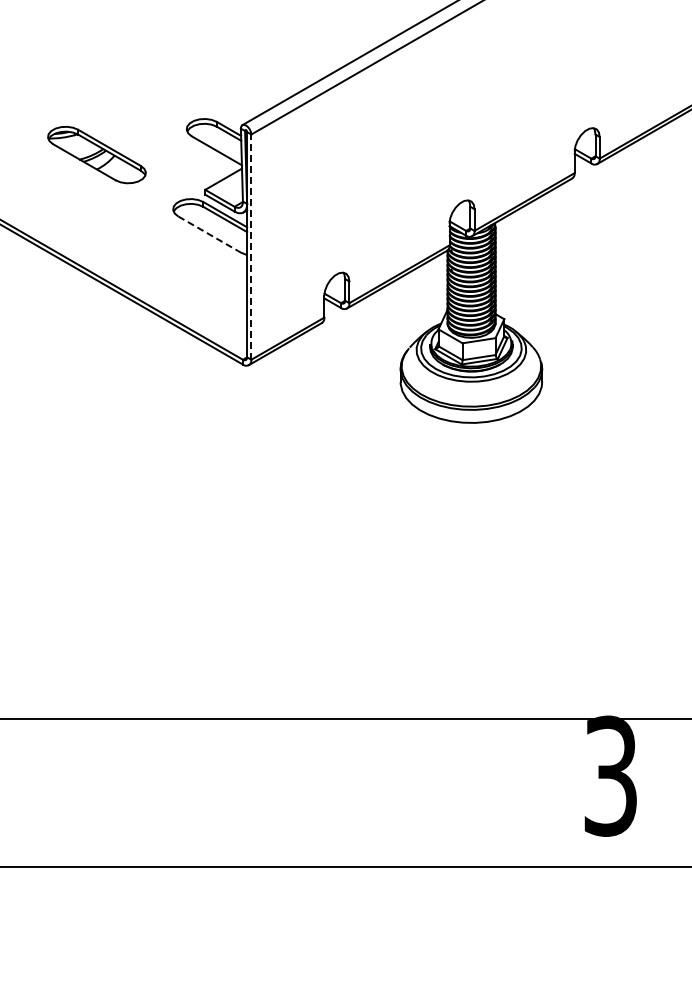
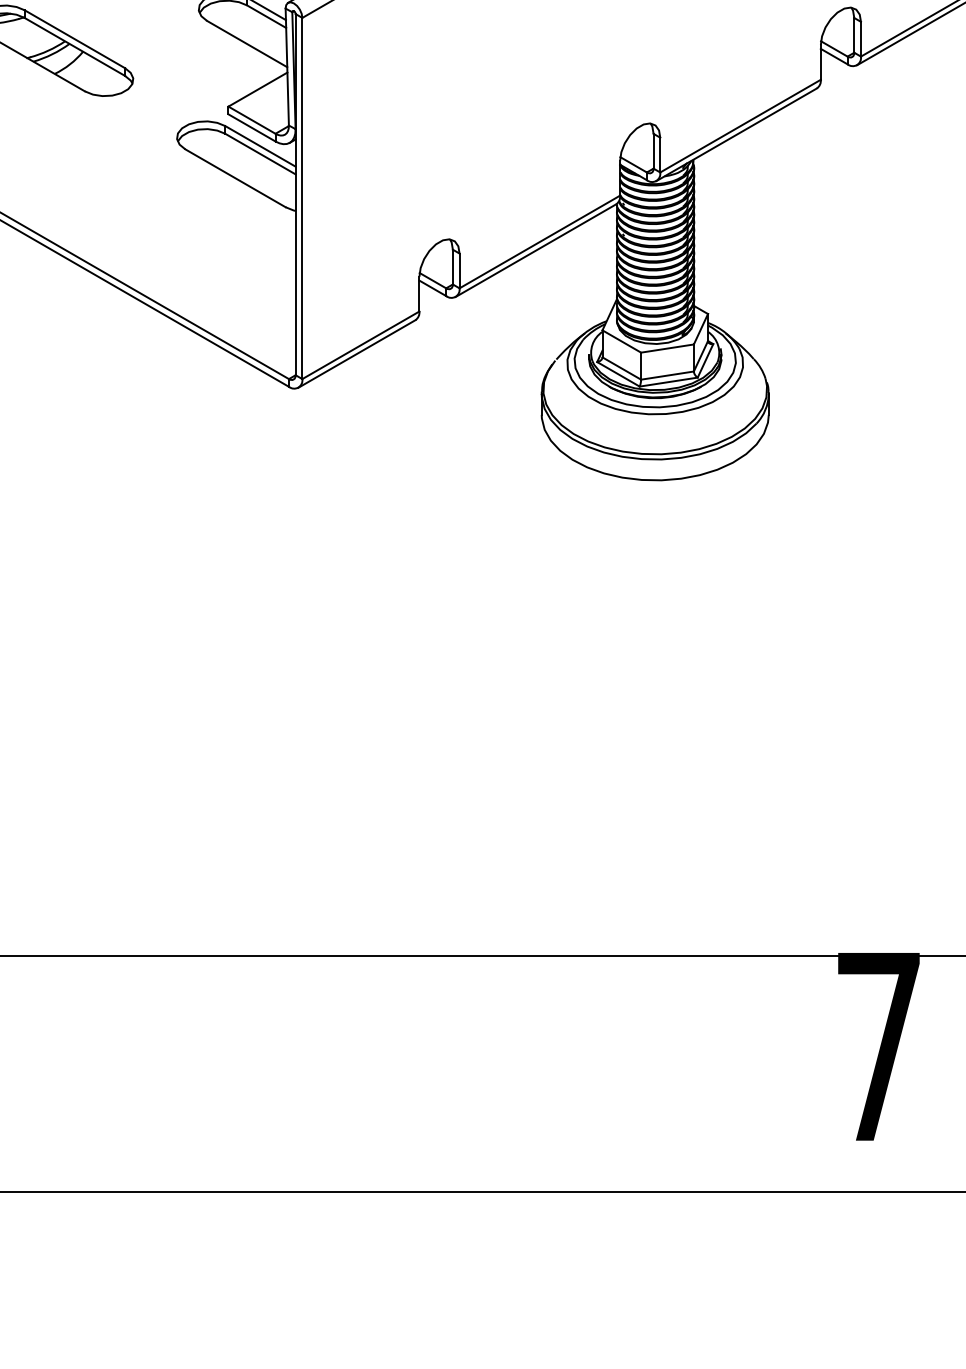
line: (210, 234) -> (236, 178), dashed -> solid
line: (251, 247) -> (302, 199), dashed -> solid
text: (610, 775) -> (878, 1045), 3 -> 7

